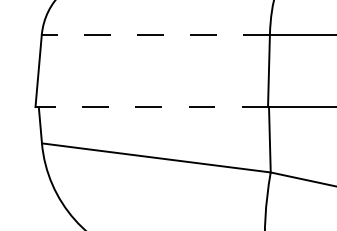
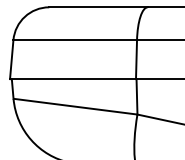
line: (156, 35) -> (75, 40), dashed -> solid
line: (152, 107) -> (73, 79), dashed -> solid

